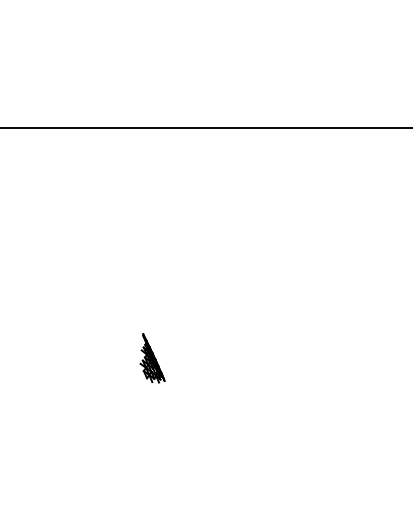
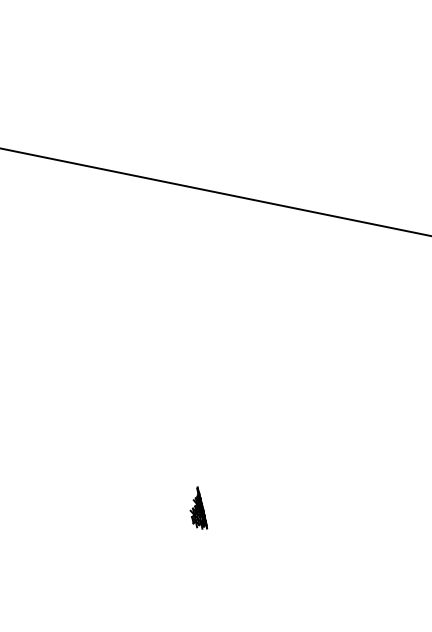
part: (152, 358) -> (201, 508), size x0.6

